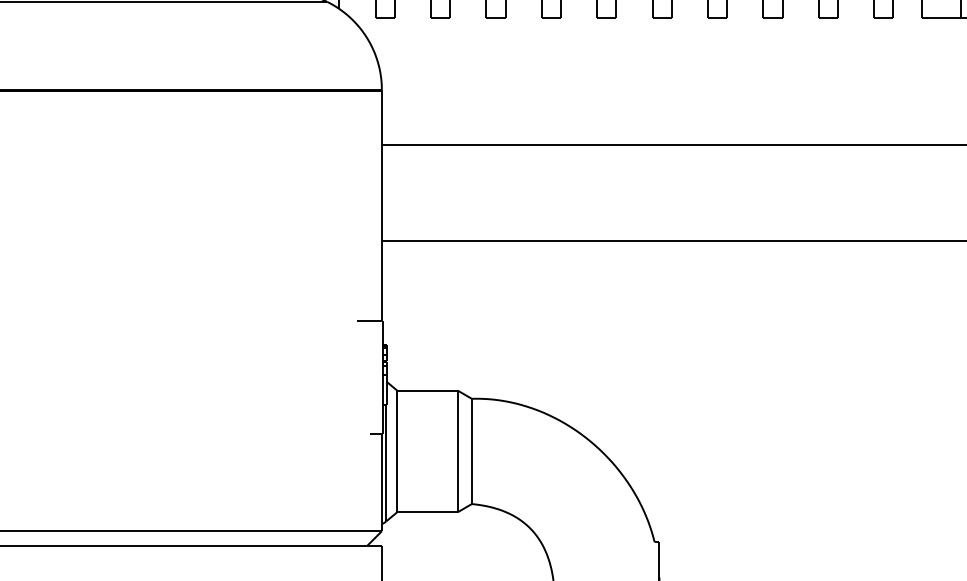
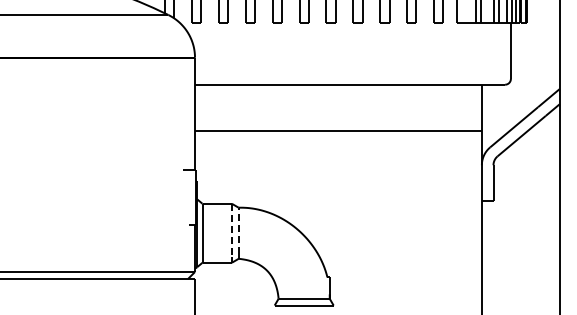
line: (457, 445) -> (231, 230), solid -> dashed
line: (471, 445) -> (238, 230), solid -> dashed

